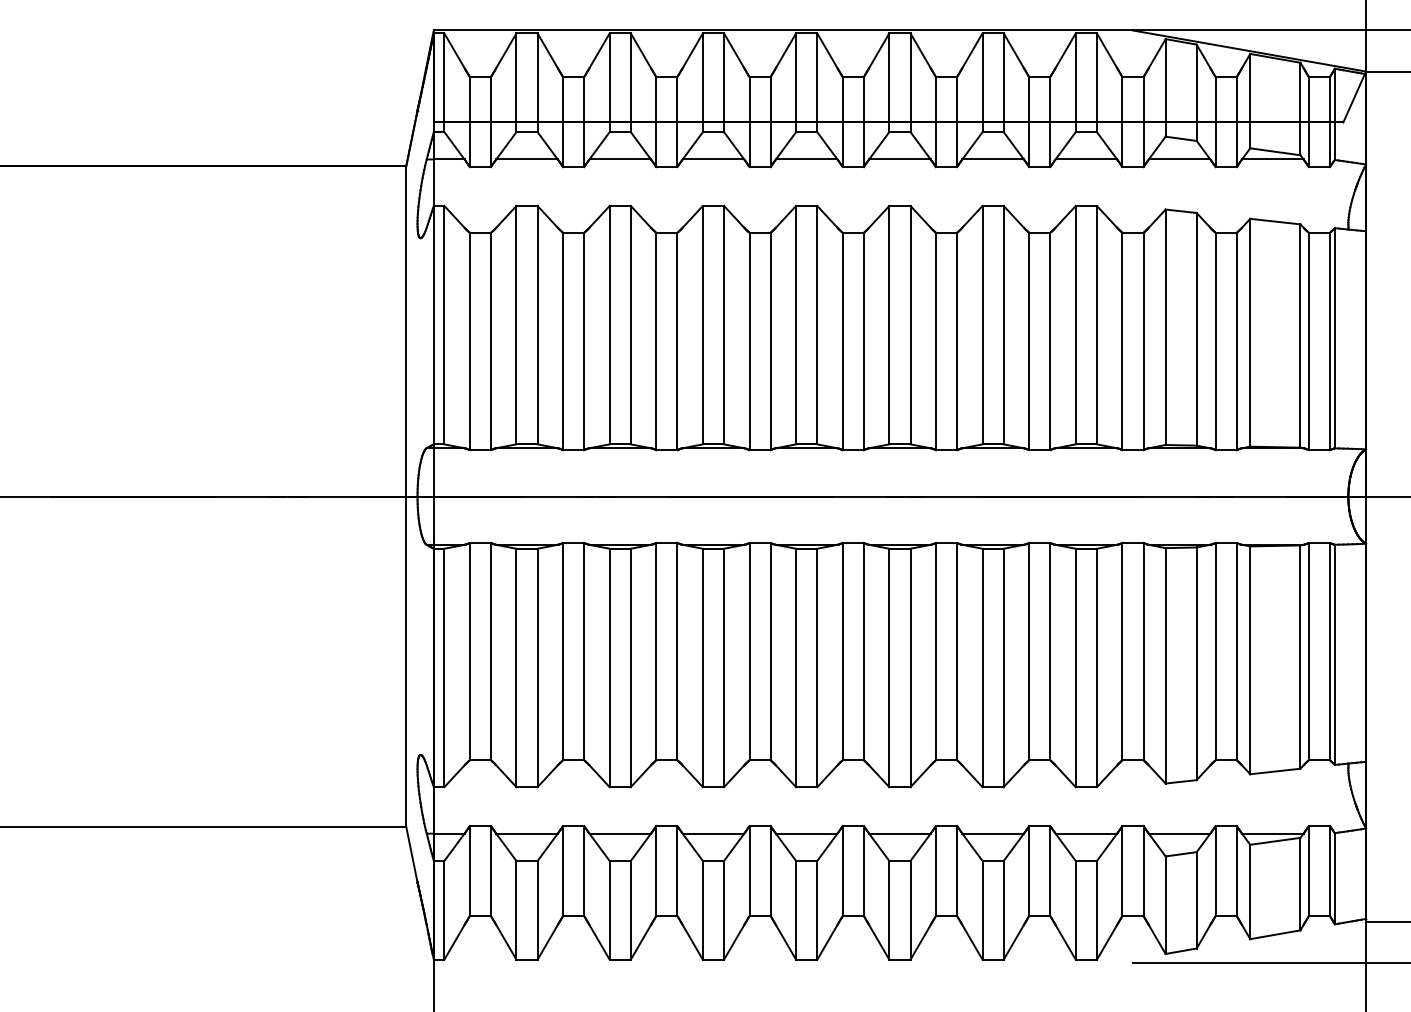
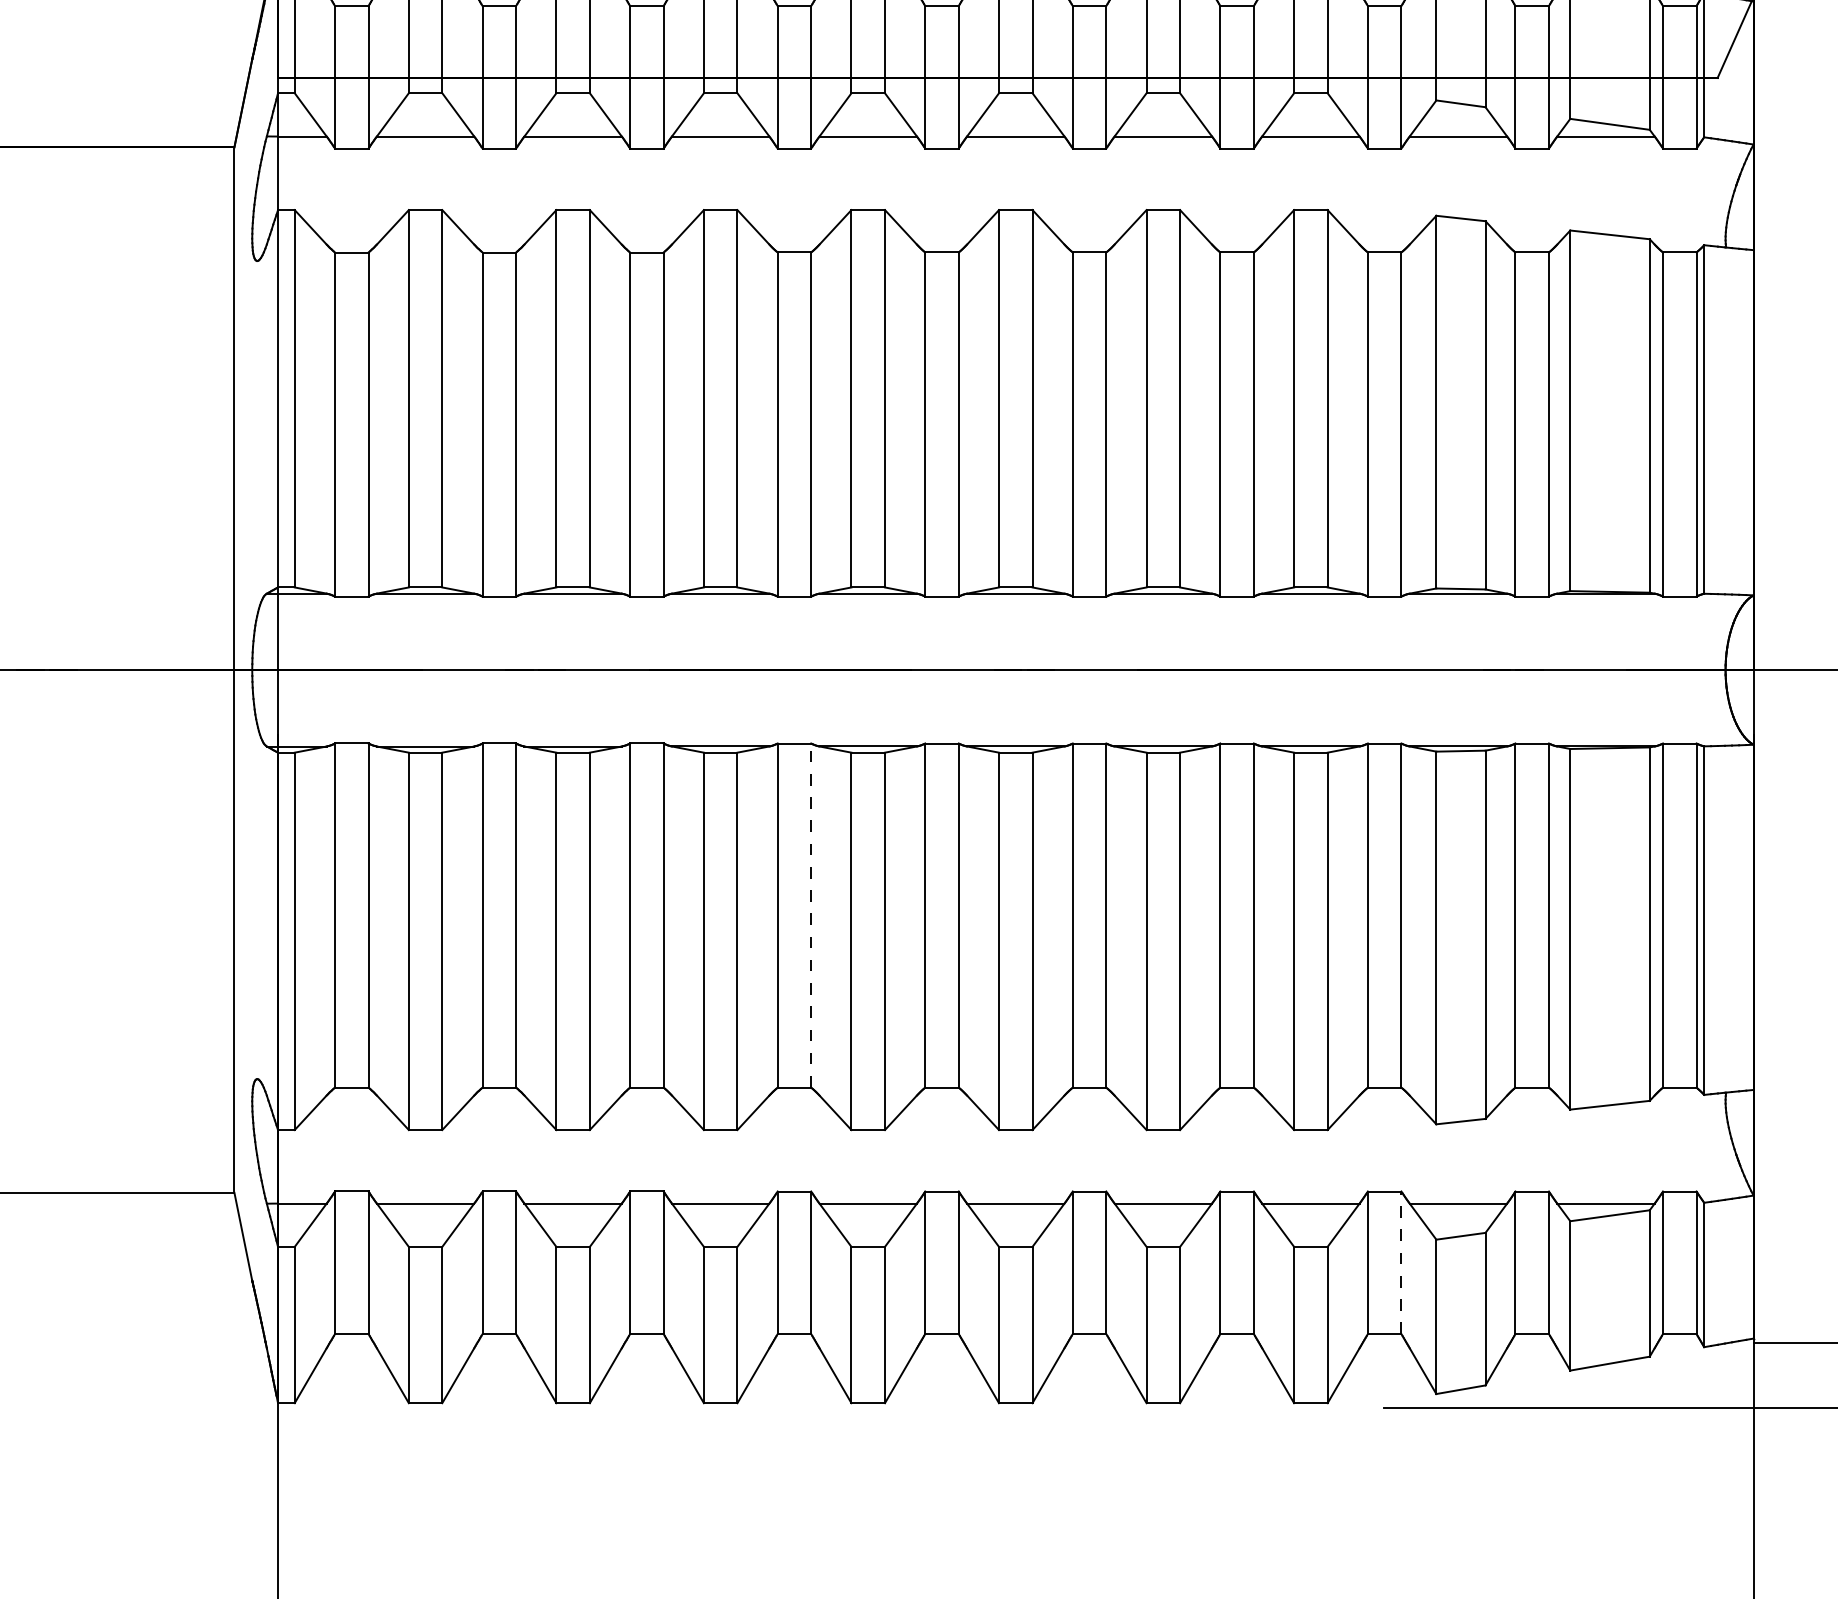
line: (770, 651) -> (810, 915), solid -> dashed
line: (1143, 870) -> (1401, 1261), solid -> dashed

